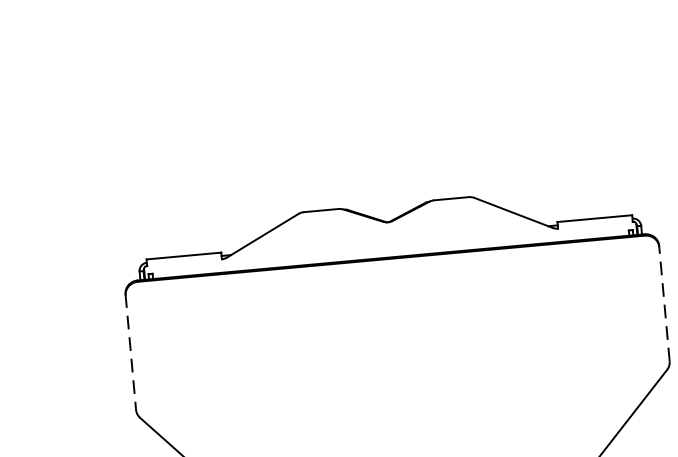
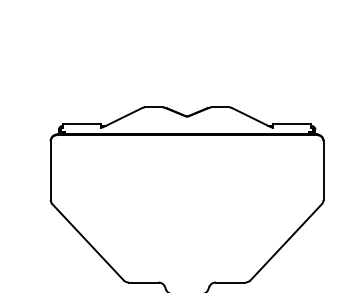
line: (664, 303) -> (323, 170), dashed -> solid
line: (130, 352) -> (50, 170), dashed -> solid

